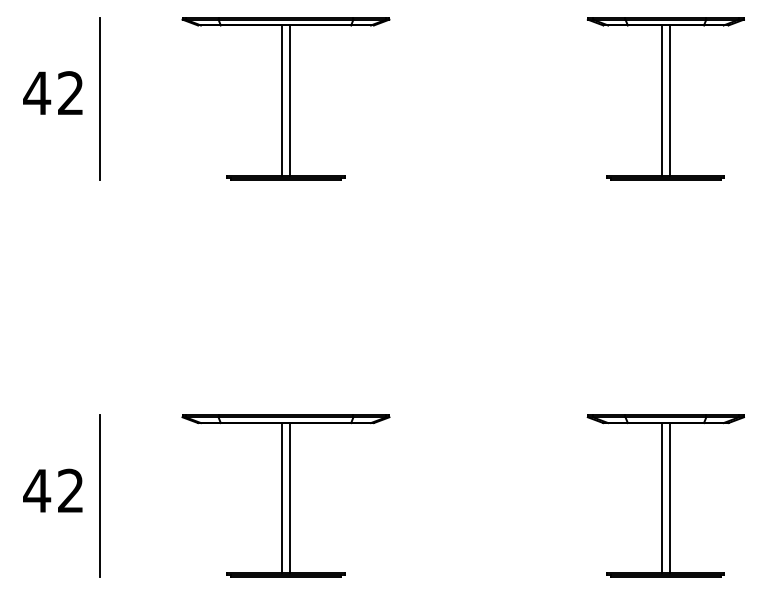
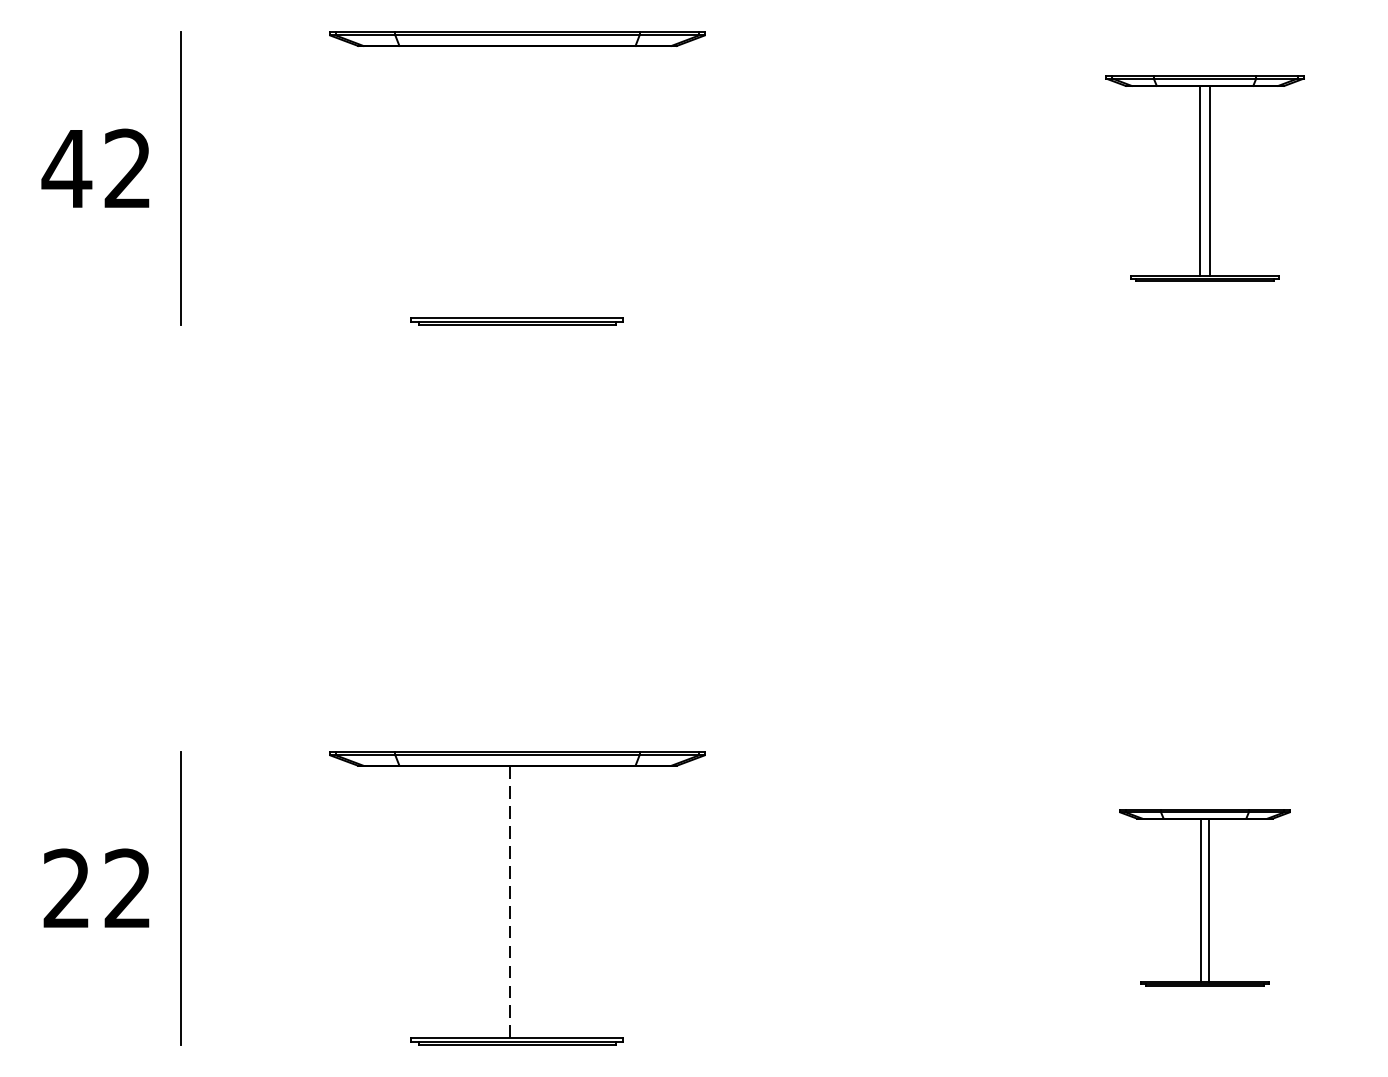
part: (665, 98) -> (1204, 178), size x0.7
line: (282, 100) -> (511, 181), removed
line: (289, 100) -> (523, 181), removed
text: (37, 490) -> (67, 887), 42 -> 22
part: (665, 495) -> (1204, 896), size x0.6
line: (282, 497) -> (511, 900), solid -> dashed
line: (289, 498) -> (523, 902), removed

